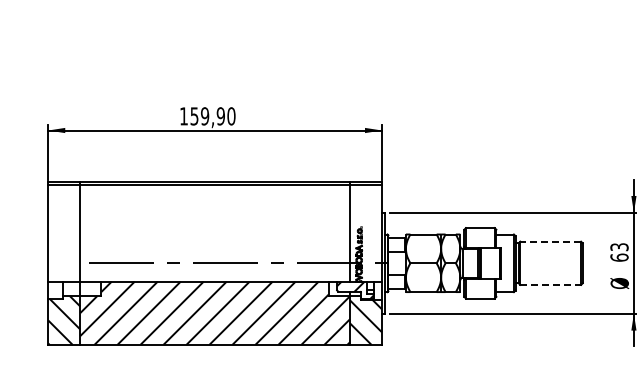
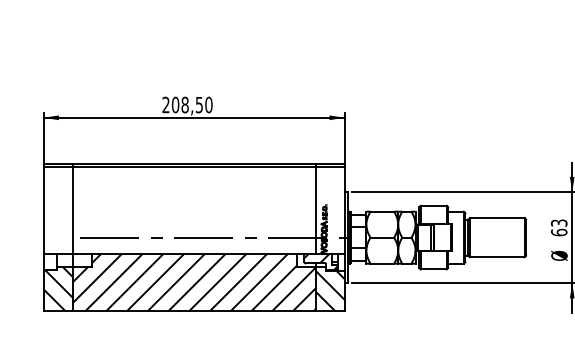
text: (202, 116) -> (182, 105), 159,90 -> 208,50
line: (550, 241) -> (496, 217), dashed -> solid
line: (551, 284) -> (497, 256), dashed -> solid

